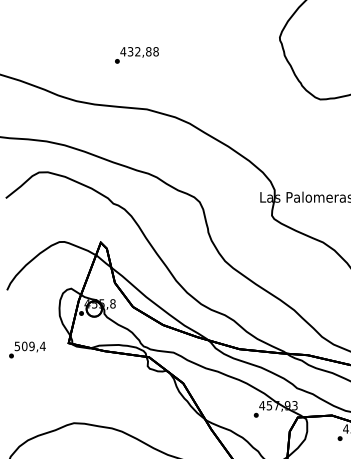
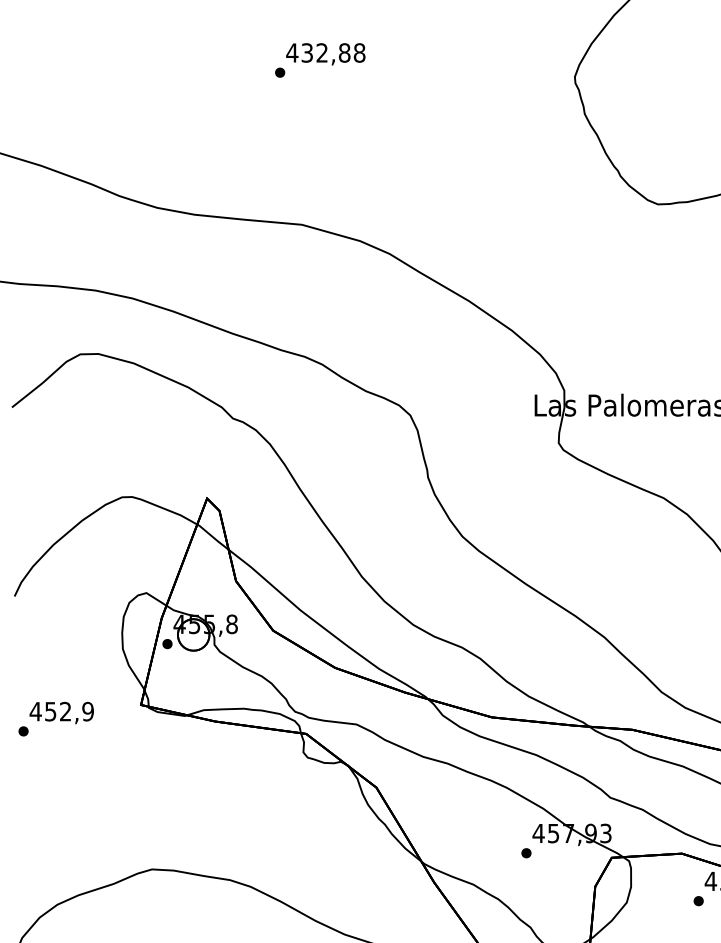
text: (136, 55) -> (319, 60), moved
text: (29, 346) -> (60, 711), 509,4 -> 452,9

